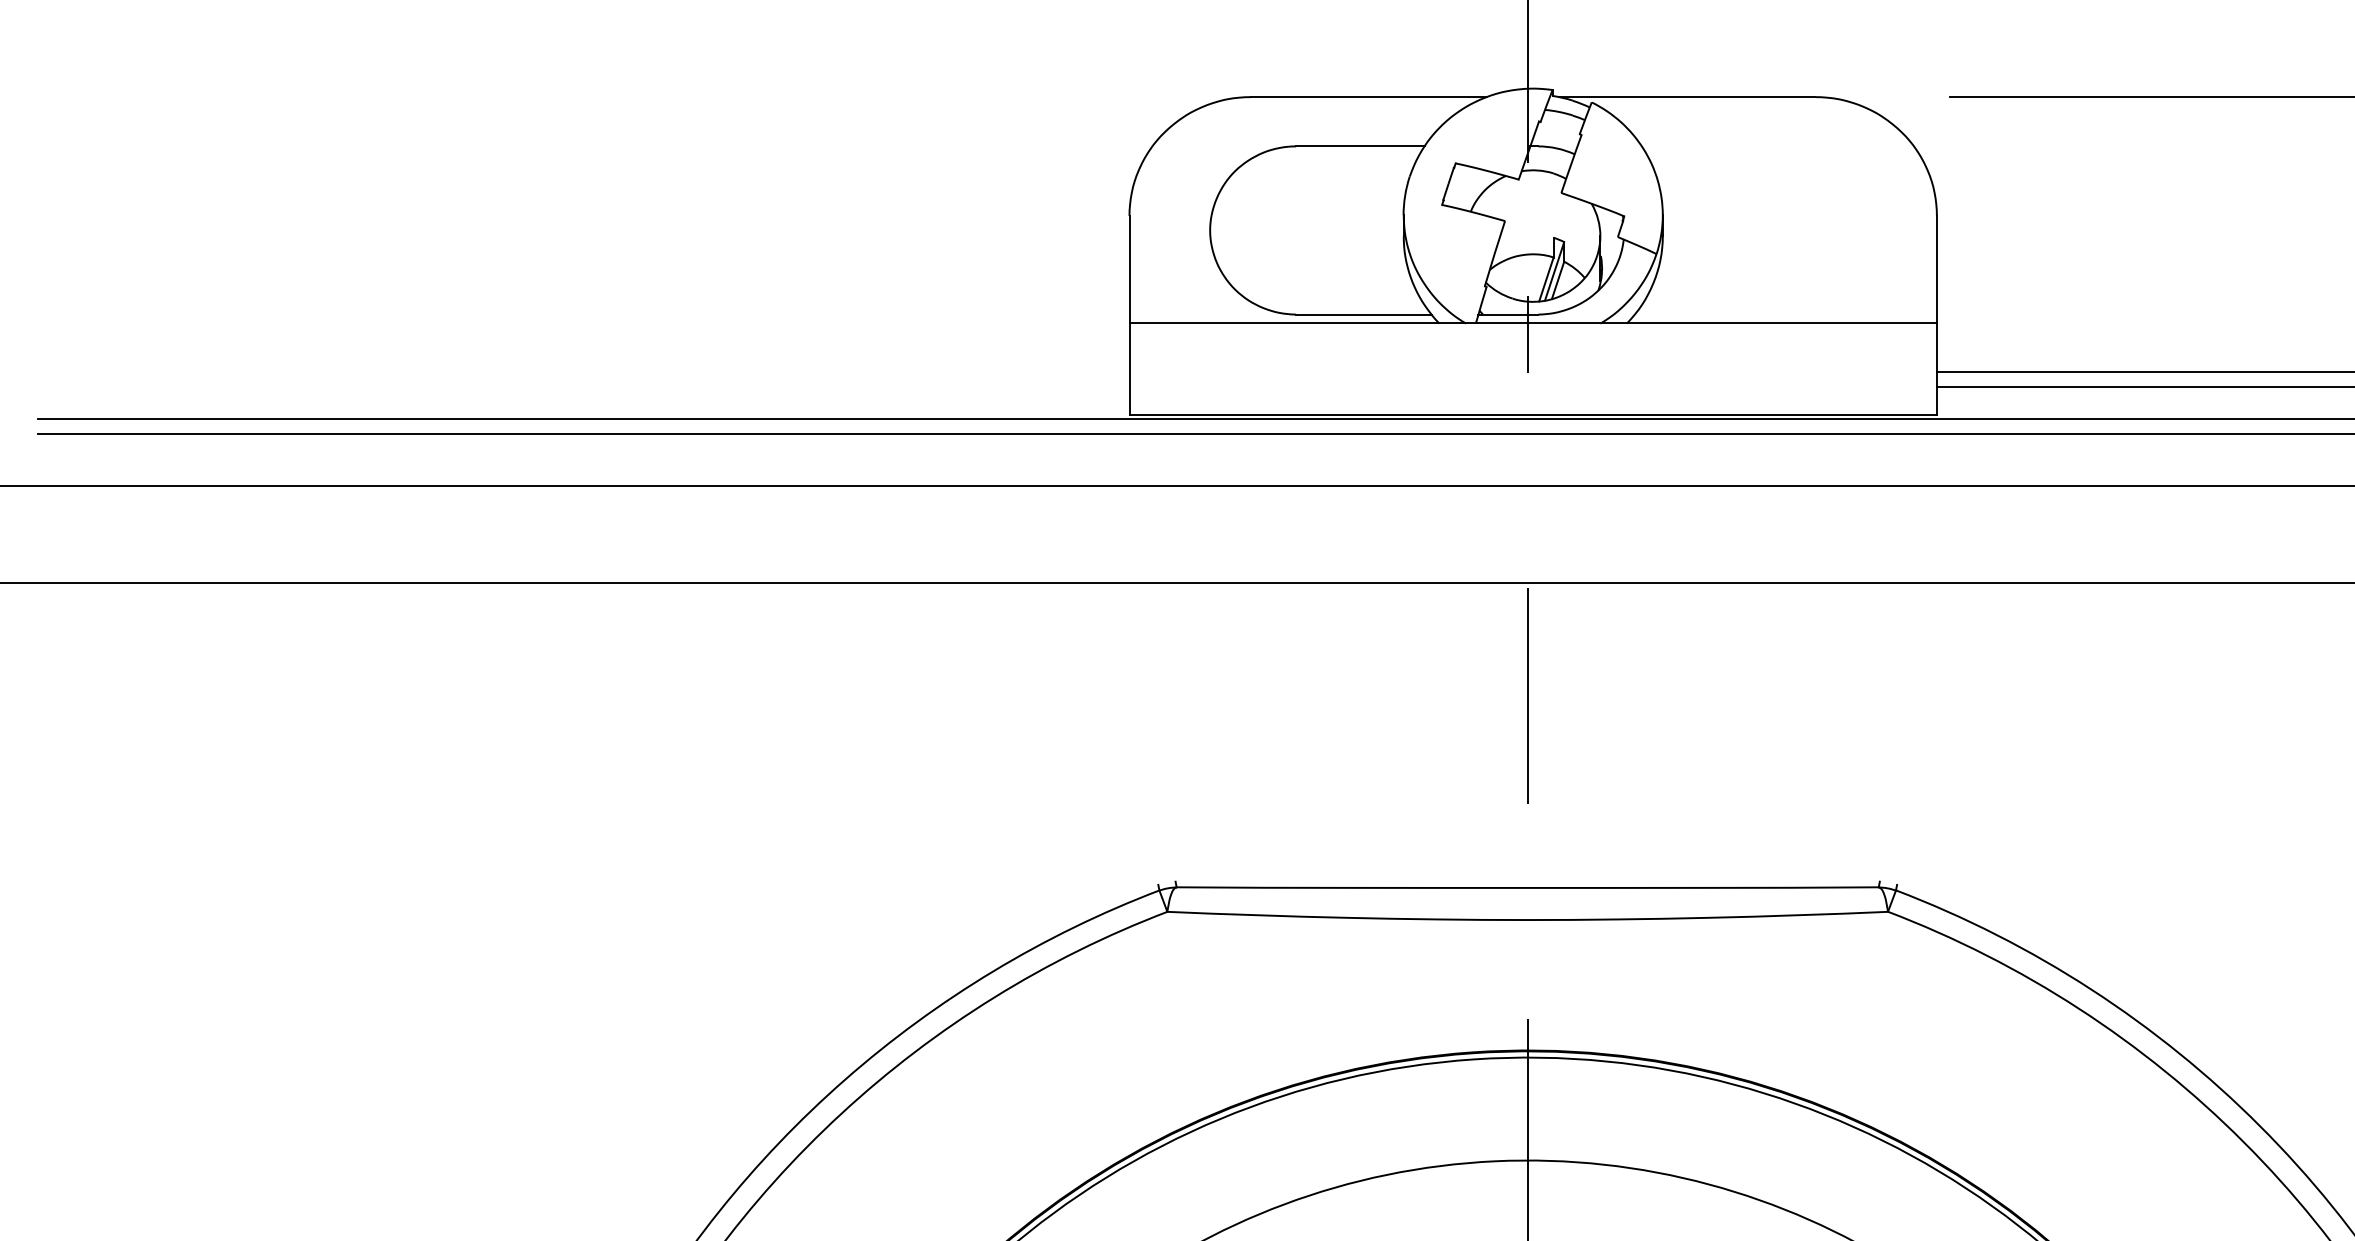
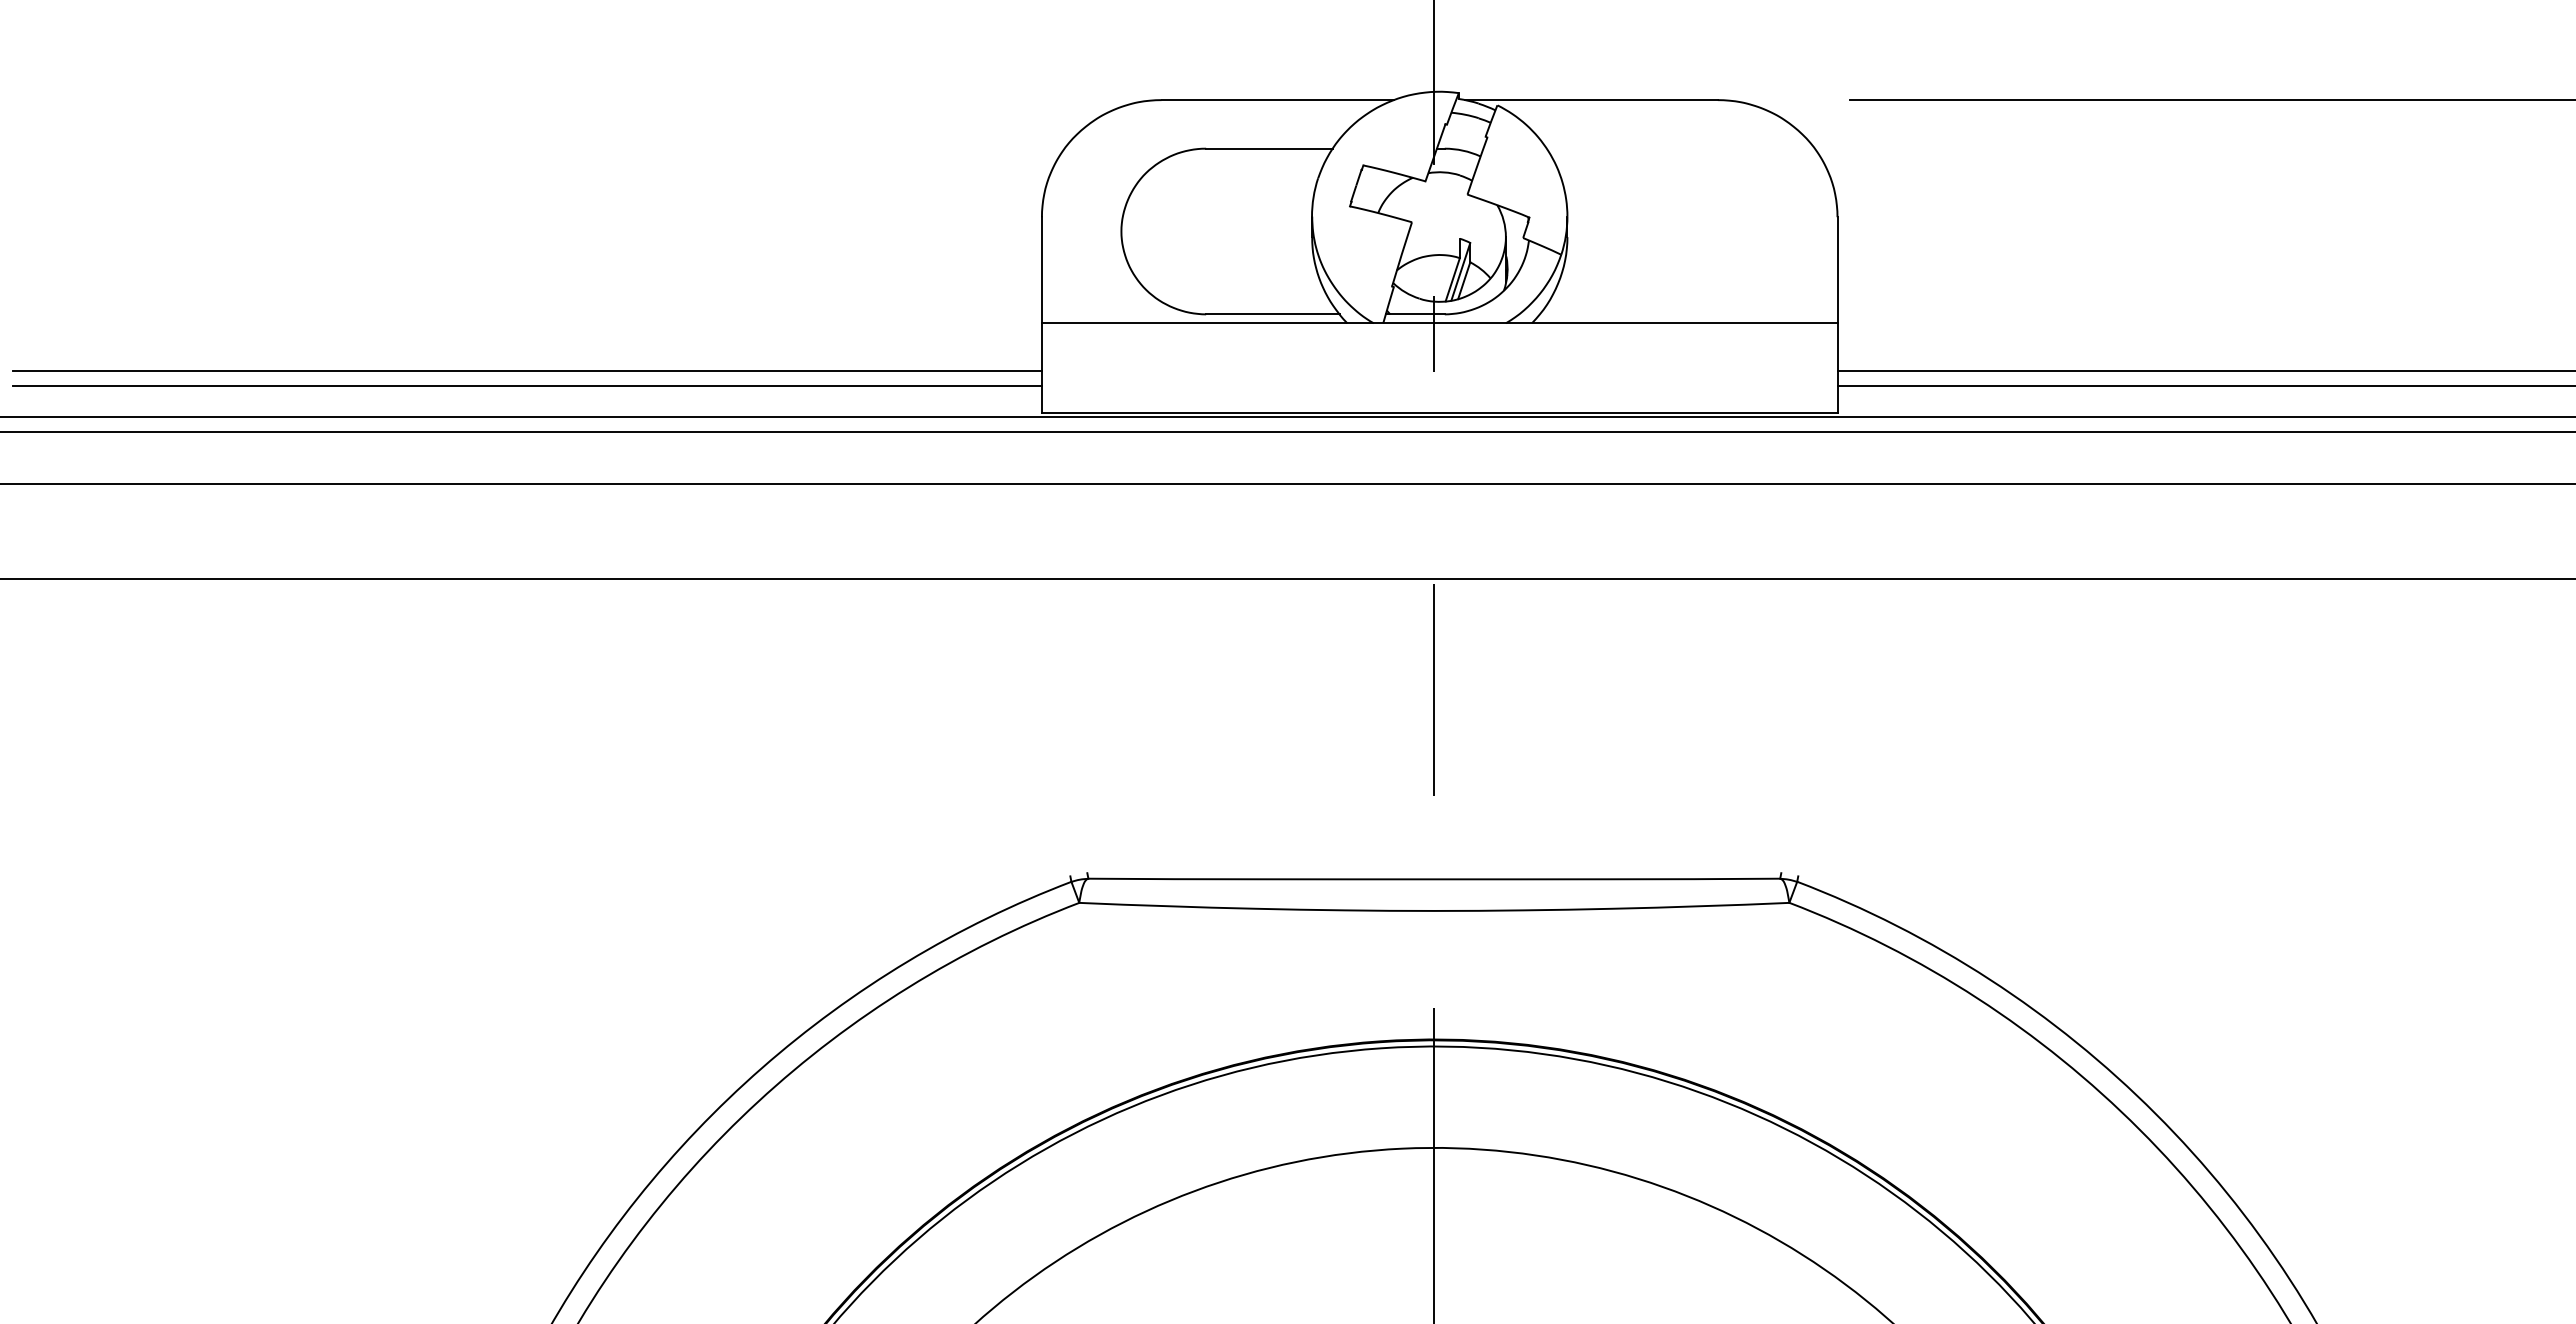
line: (606, 371) -> (526, 370), added
line: (606, 387) -> (526, 386), added

